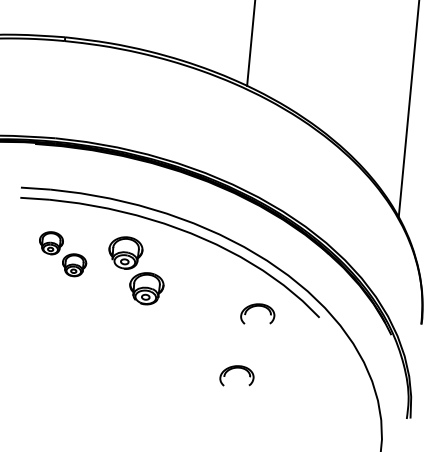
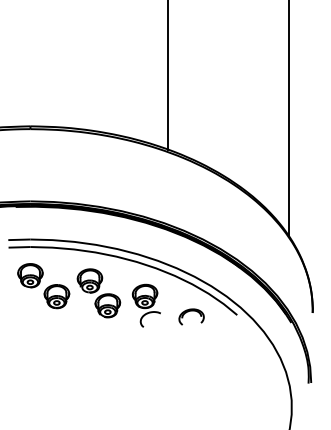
part: (62, 254) -> (43, 286), size x1.43
part: (197, 293) -> (145, 305), added
part: (237, 375) -> (180, 363), removed

